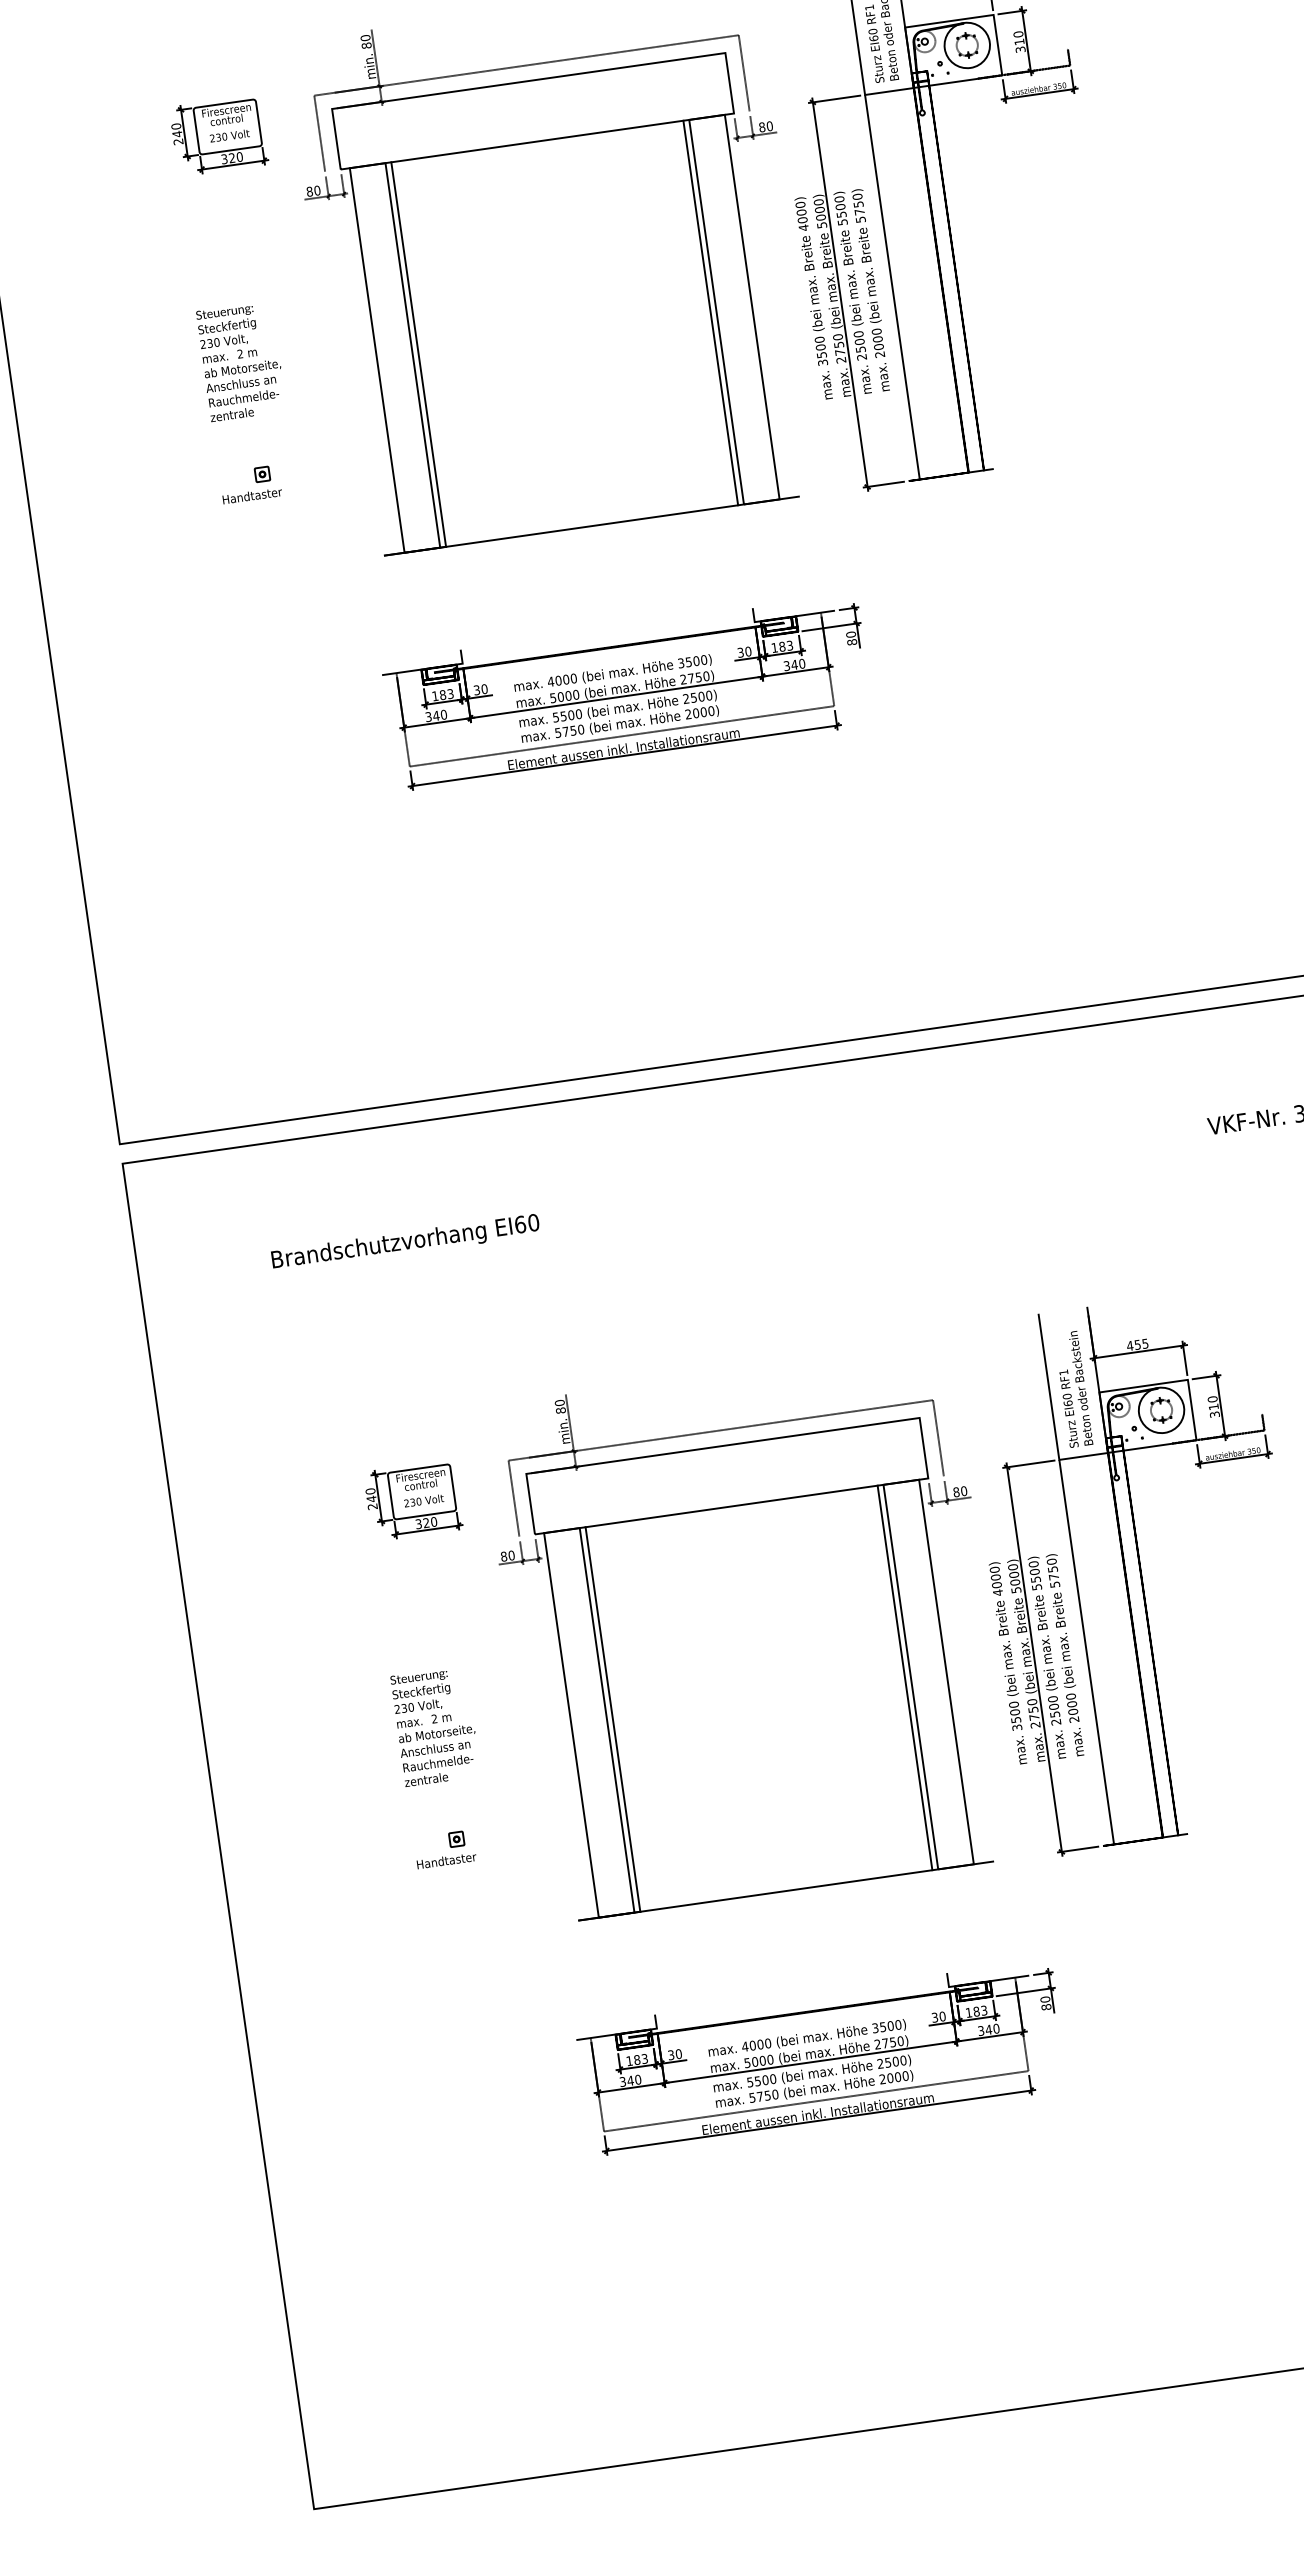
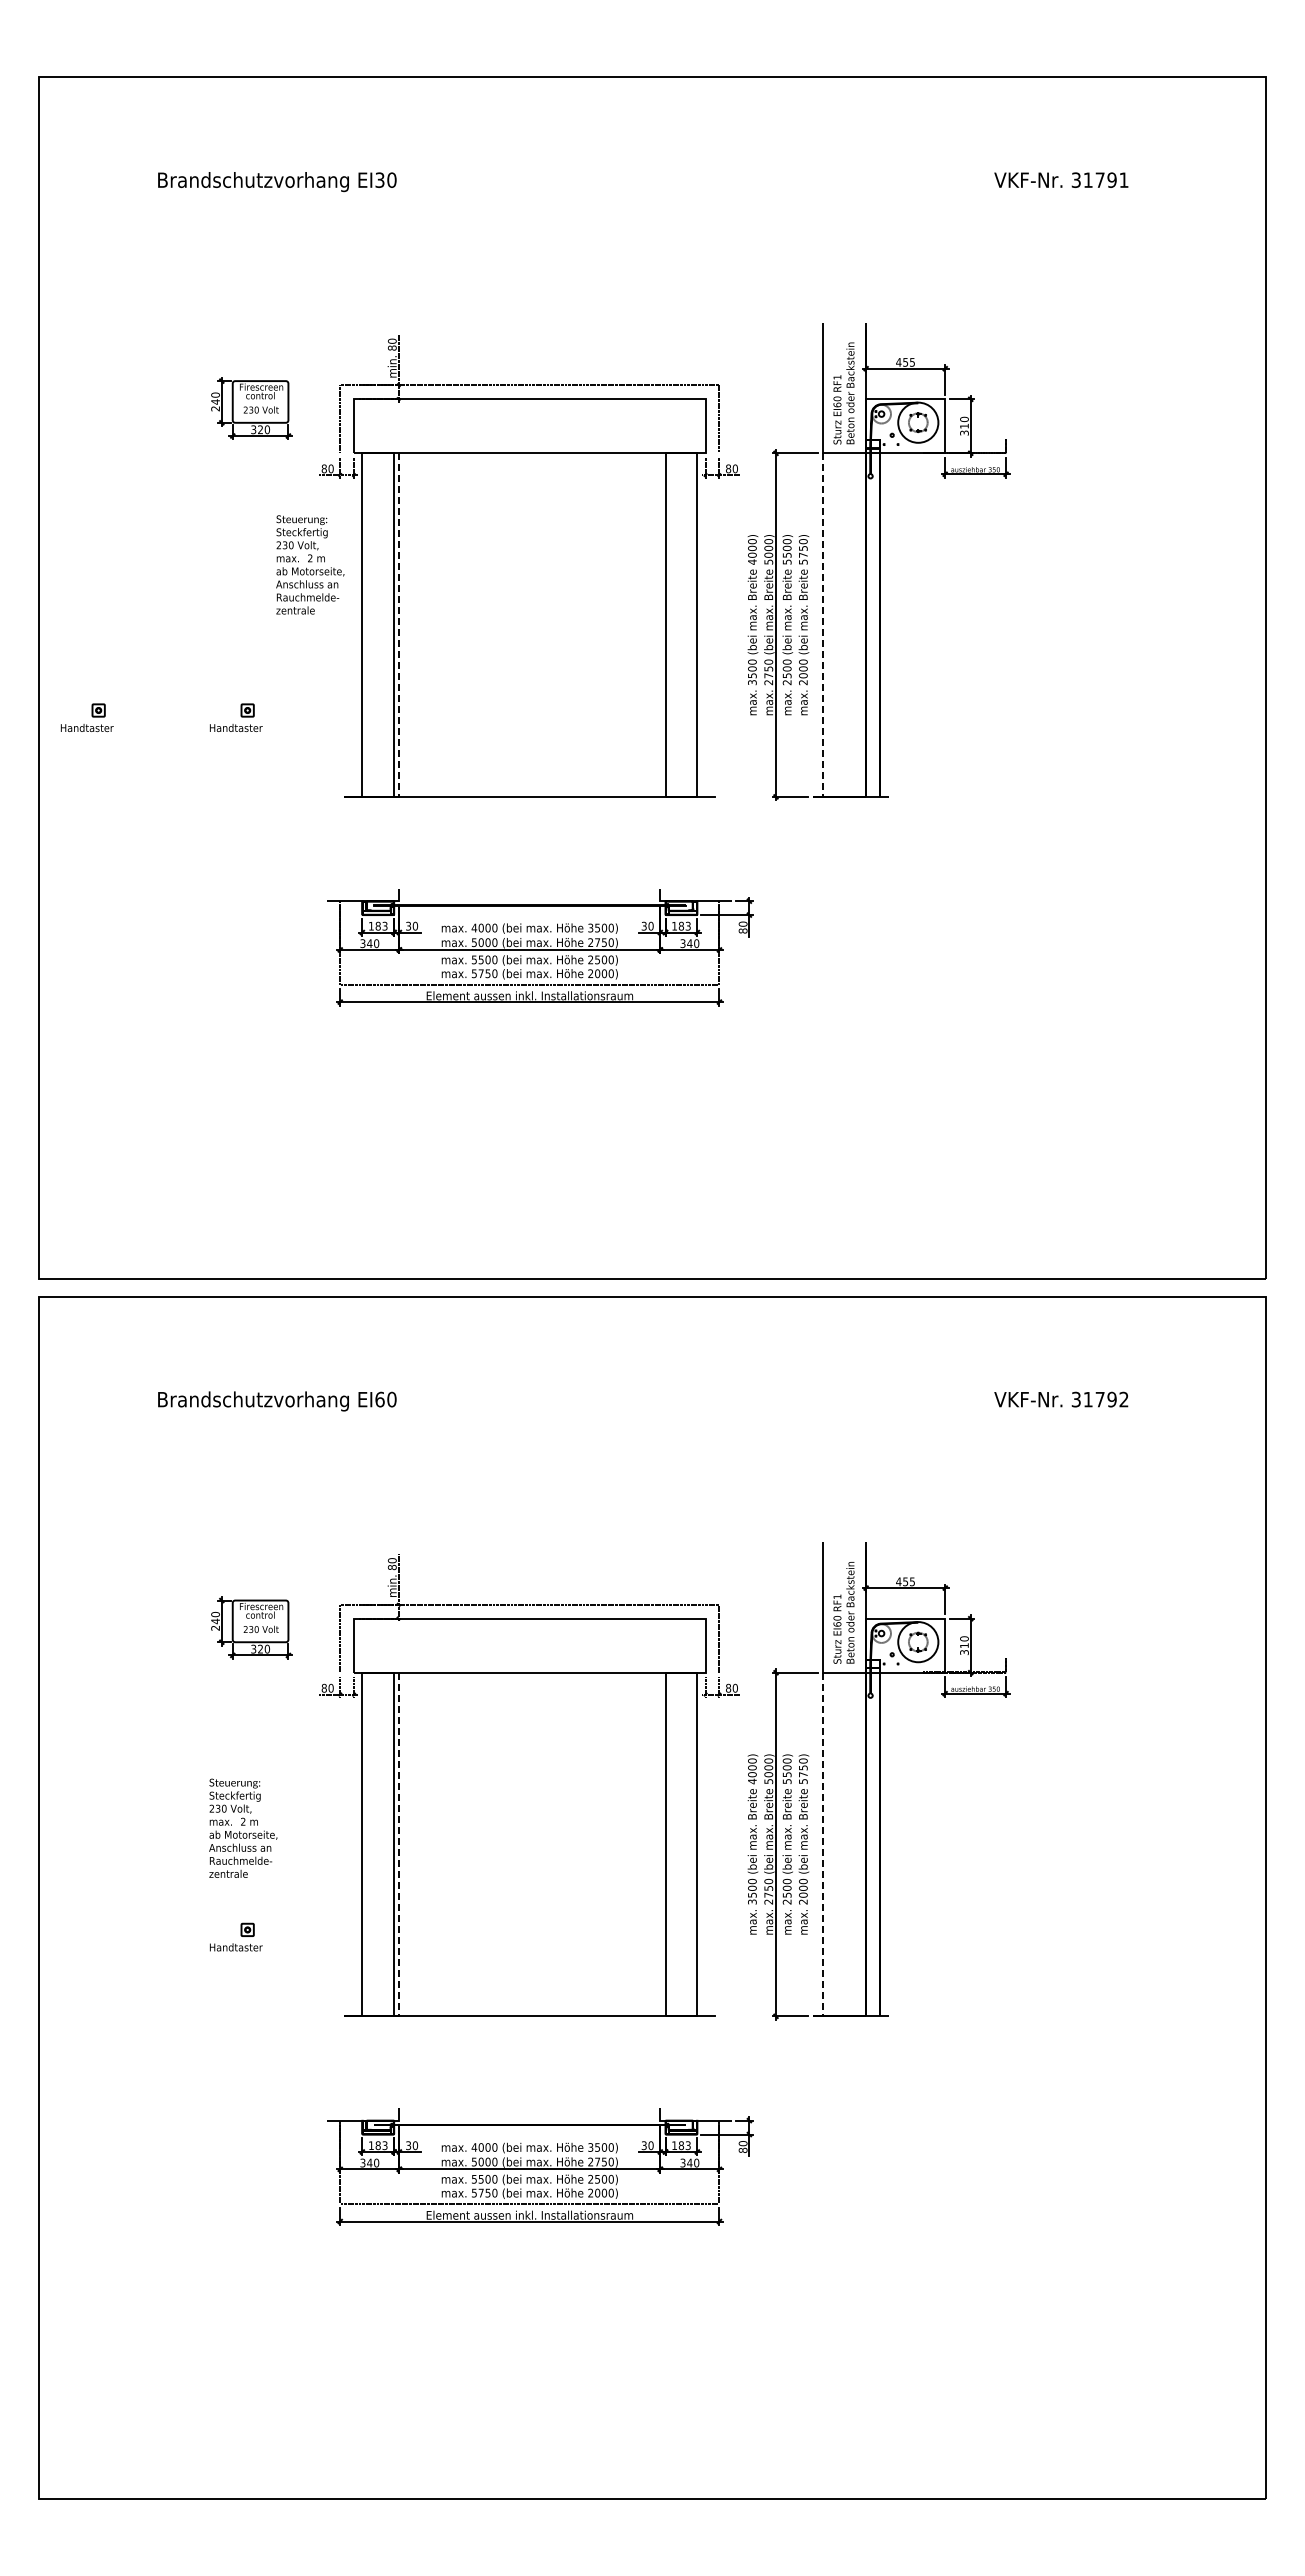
line: (892, 287) -> (822, 625), solid -> dashed
line: (710, 312) -> (660, 624), removed
line: (418, 355) -> (399, 625), solid -> dashed
text: (241, 360) -> (310, 564), moved
part: (84, 507) -> (87, 717), added
line: (1086, 1652) -> (822, 1844), solid -> dashed
line: (905, 1677) -> (660, 1844), removed
line: (613, 1719) -> (399, 1844), solid -> dashed

